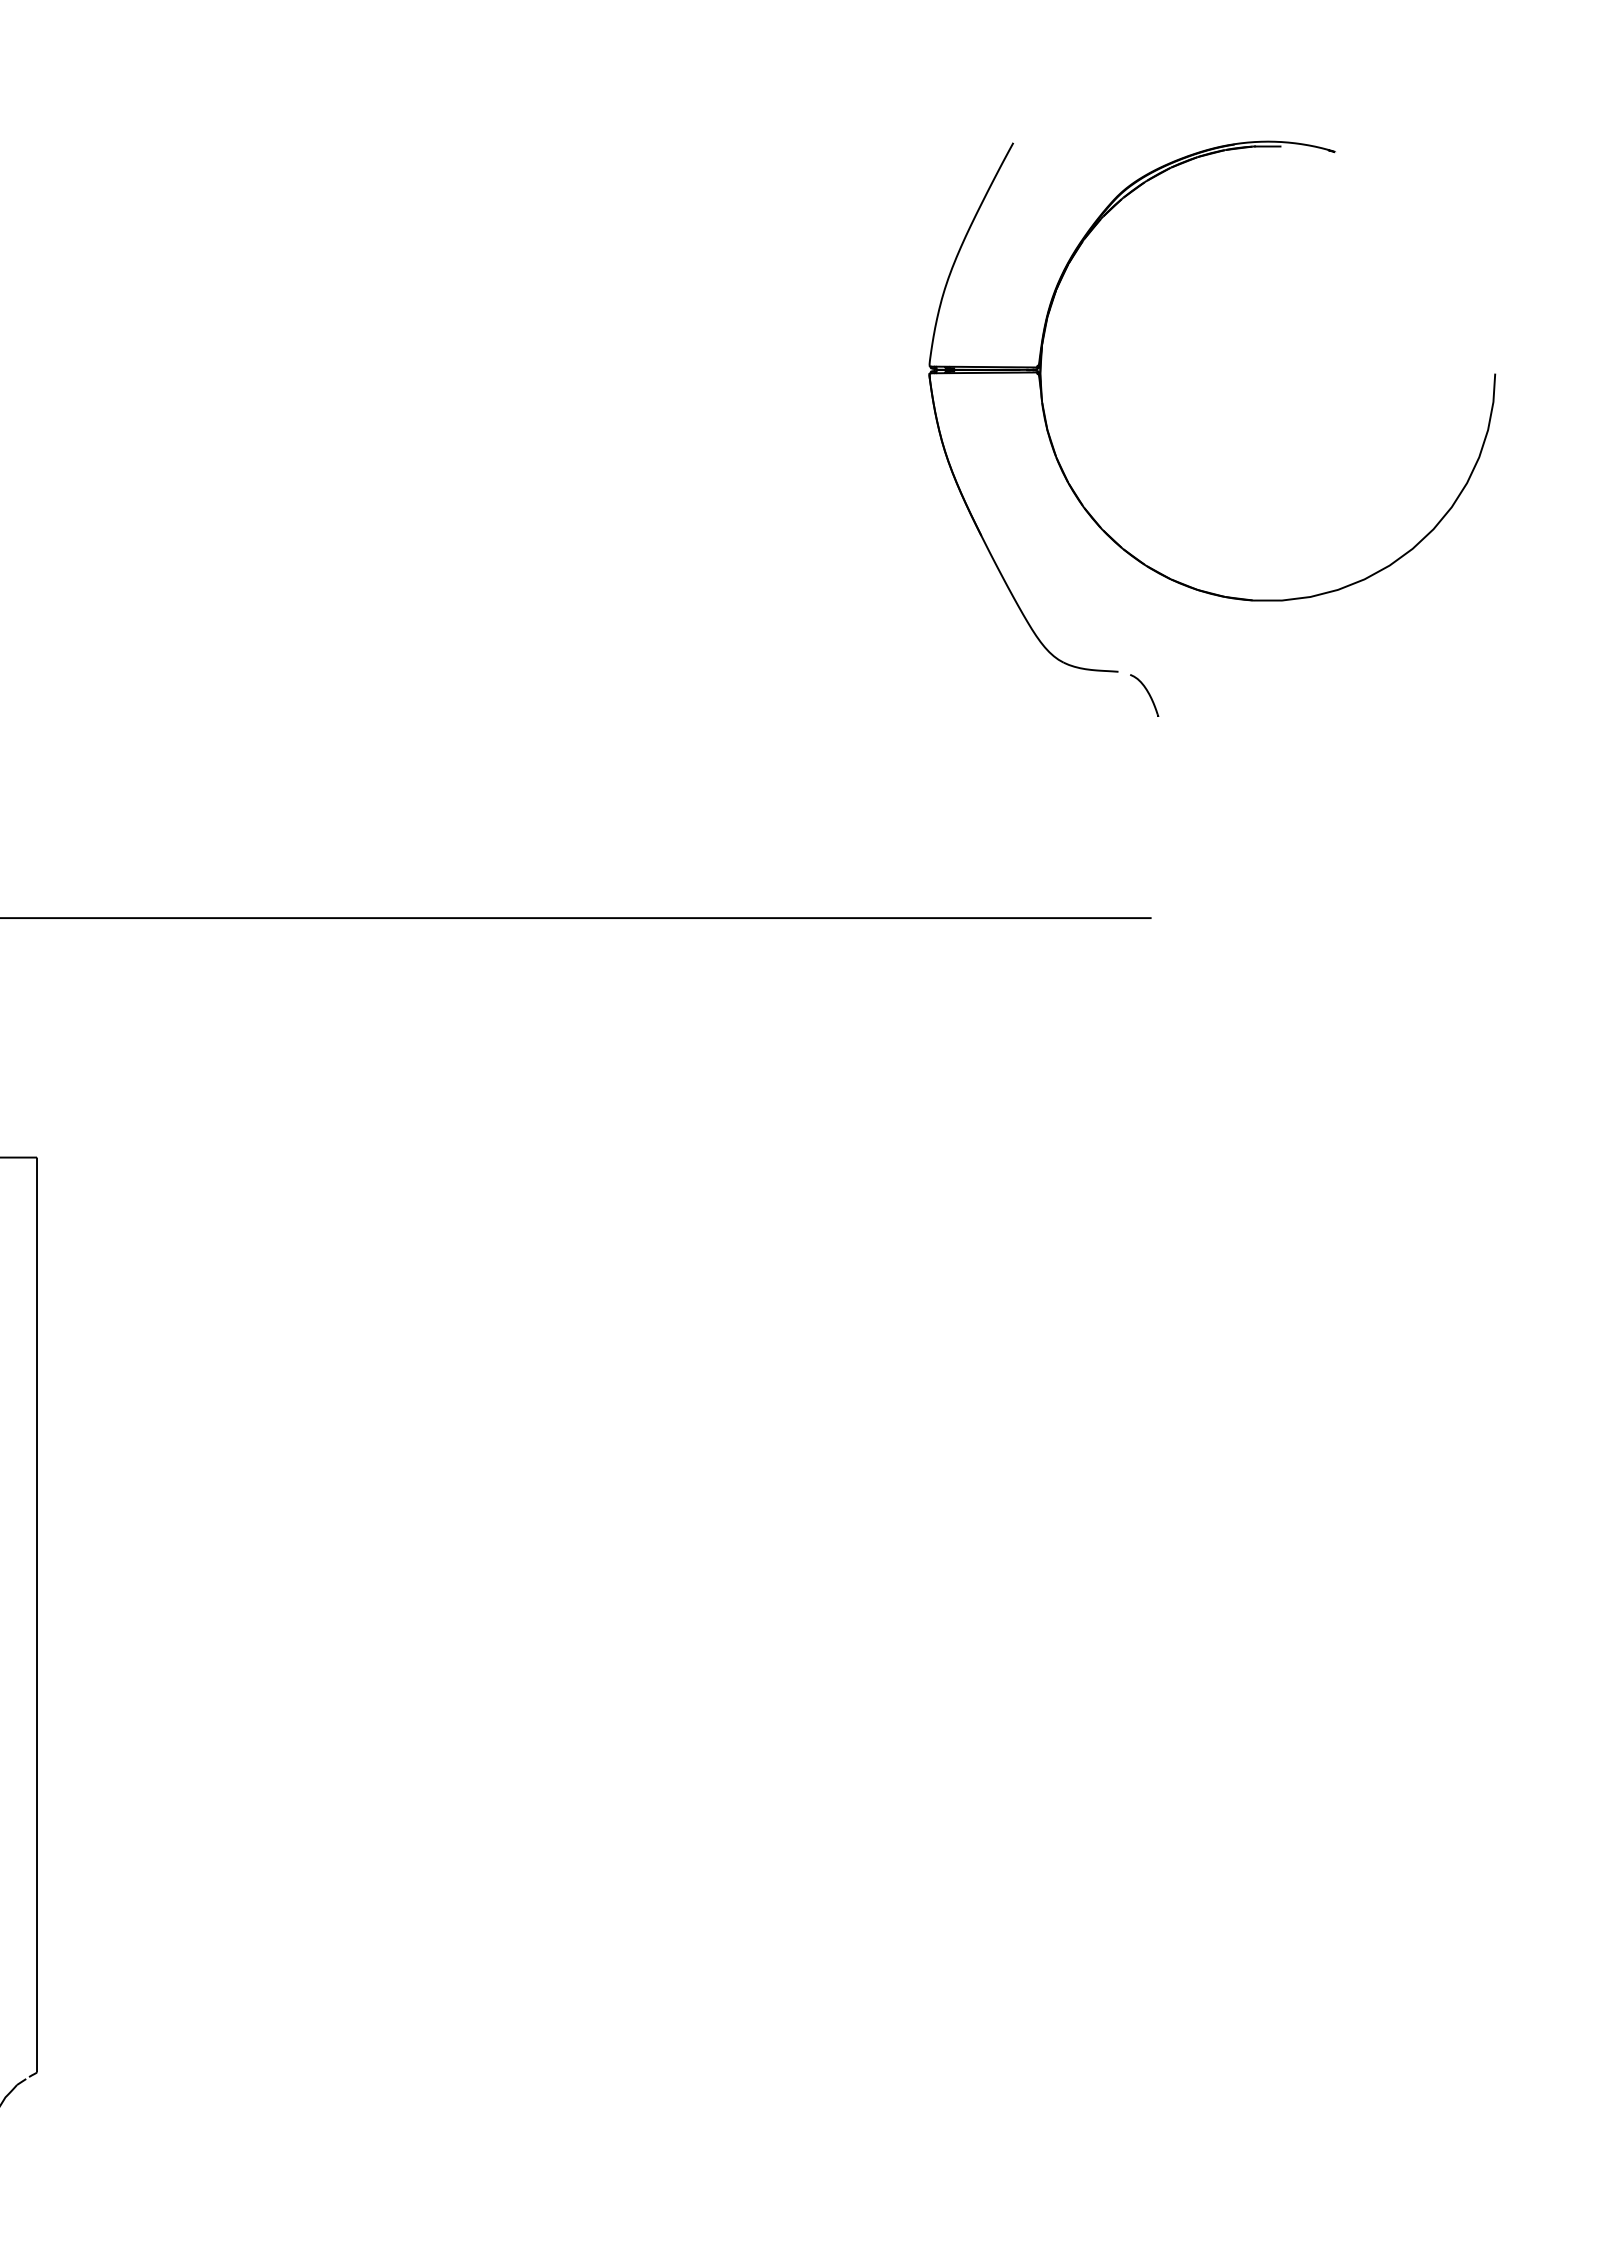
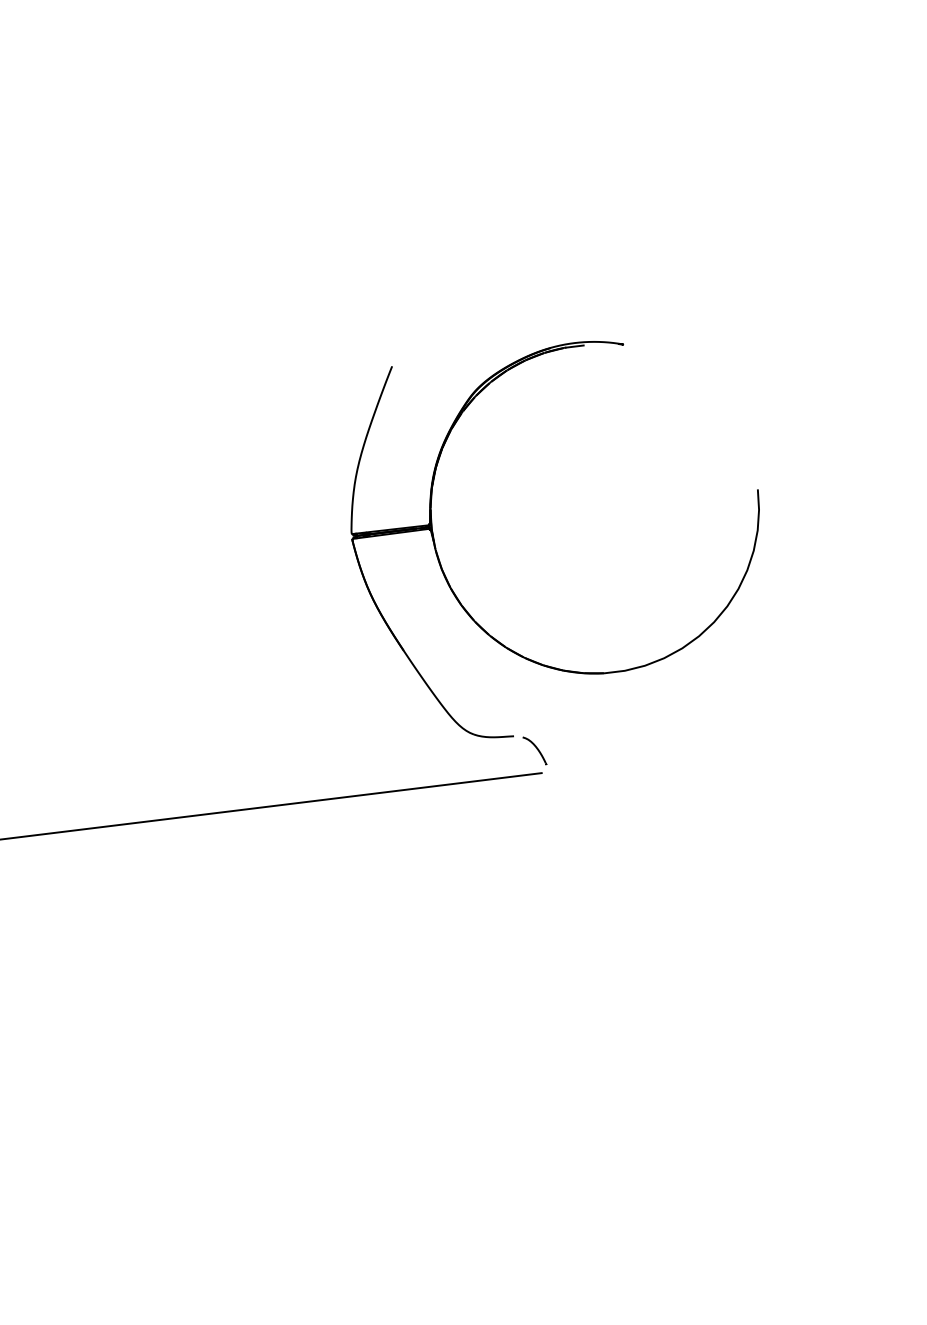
part: (1109, 534) -> (495, 638), moved

